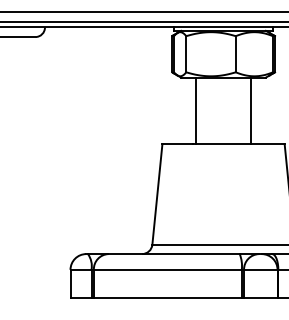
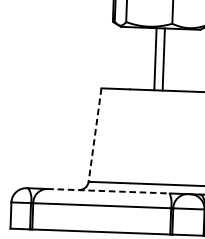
line: (196, 110) -> (155, 58), moved
line: (251, 110) -> (164, 59), moved
line: (157, 194) -> (95, 135), solid -> dashed
line: (174, 254) -> (108, 191), solid -> dashed

